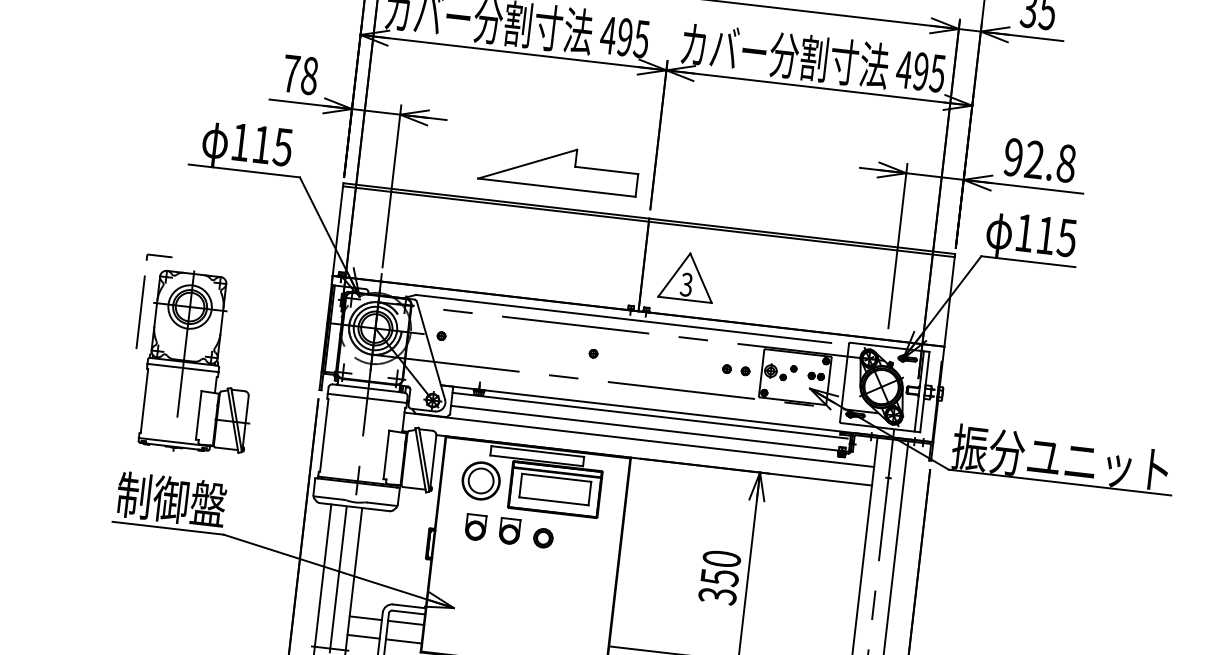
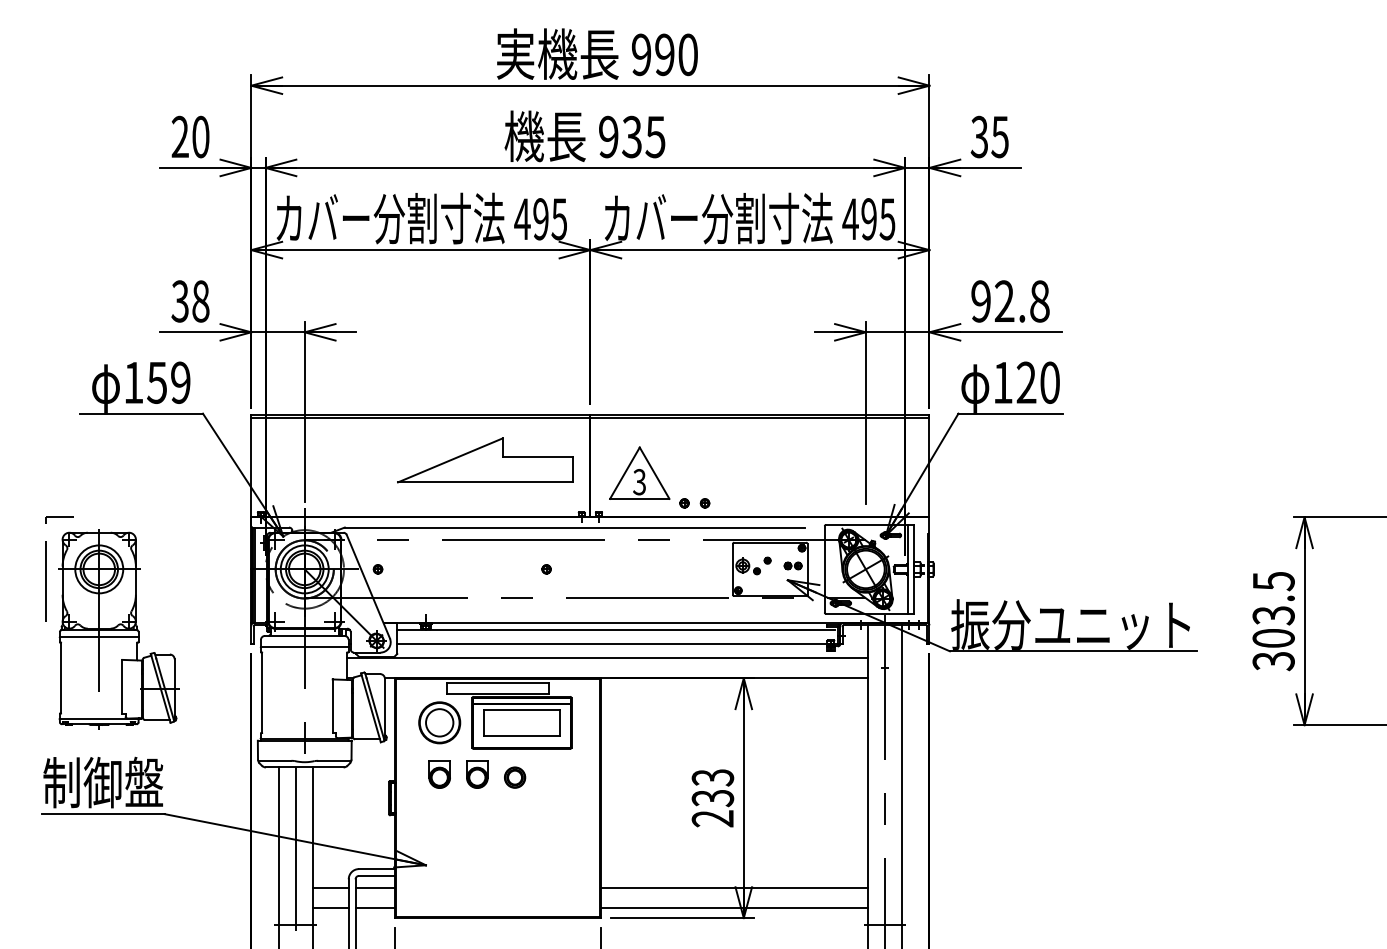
text: (290, 73) -> (179, 301), 78 -> 38
text: (272, 145) -> (168, 382), 115 -> 159
part: (559, 167) -> (485, 460), moved
text: (1055, 236) -> (1037, 382), 115 -> 120
part: (736, 370) -> (694, 503), moved
text: (719, 577) -> (712, 798), 350 -> 233

